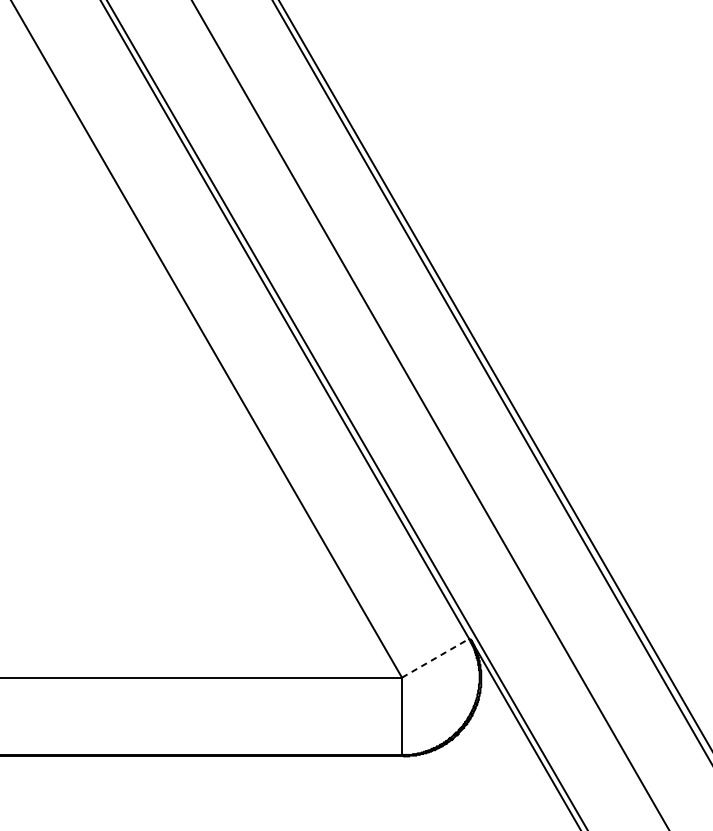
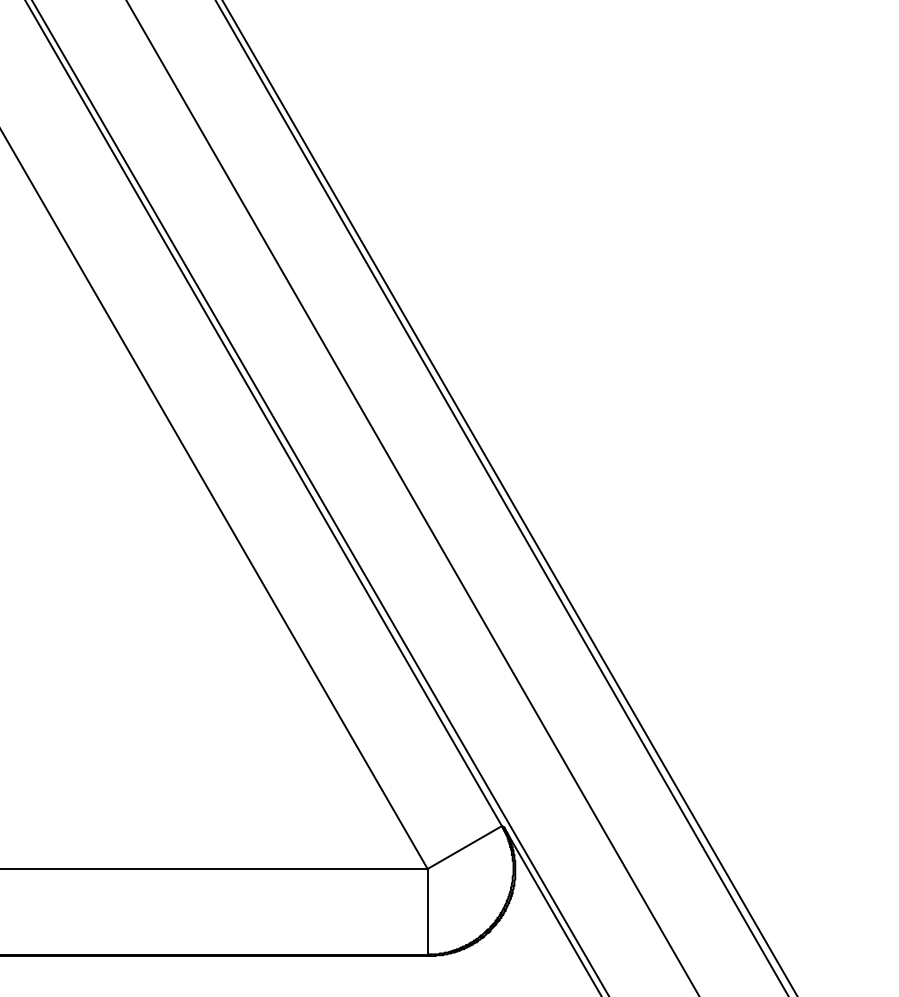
line: (435, 658) -> (464, 847), dashed -> solid

